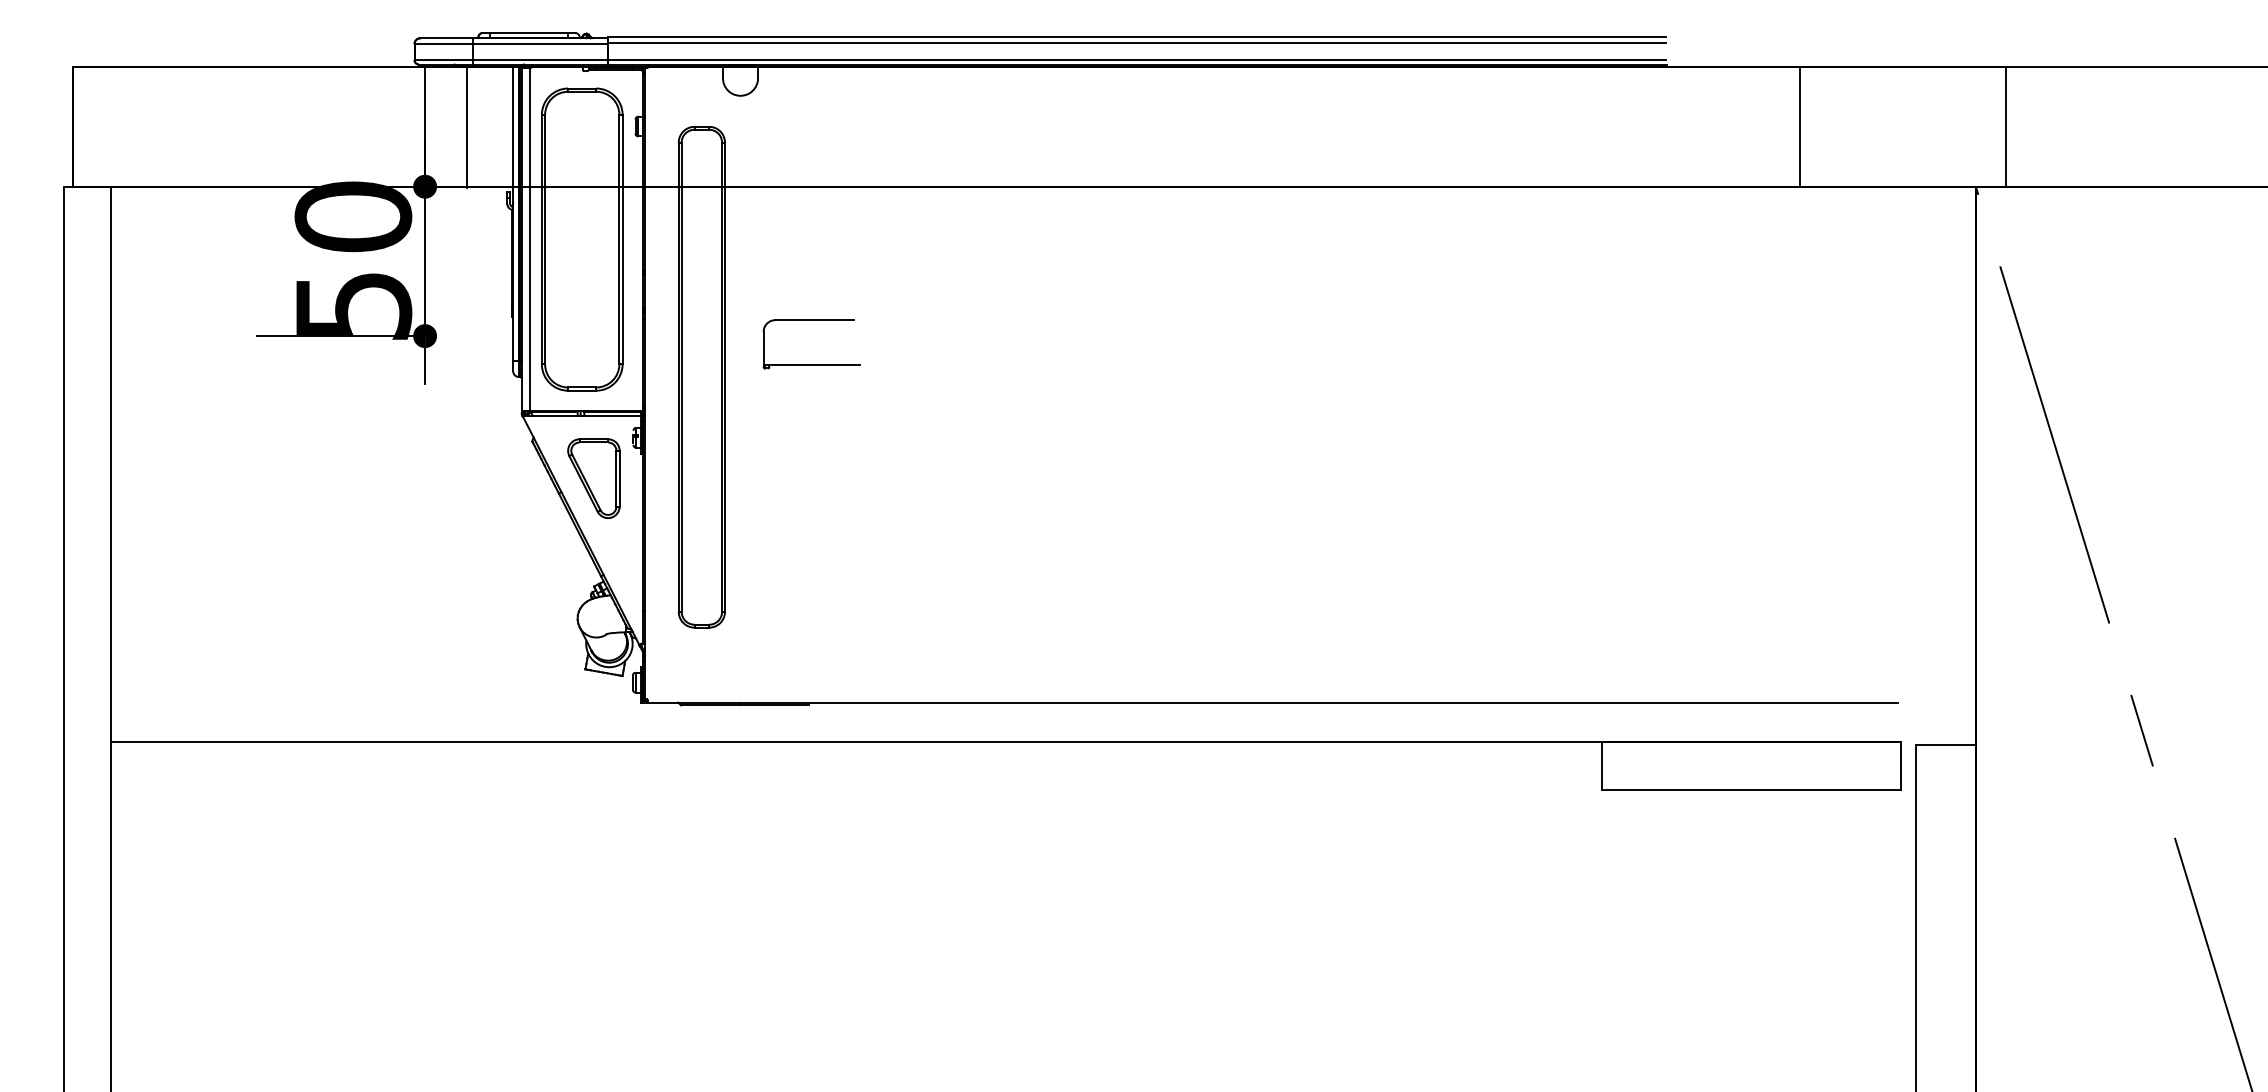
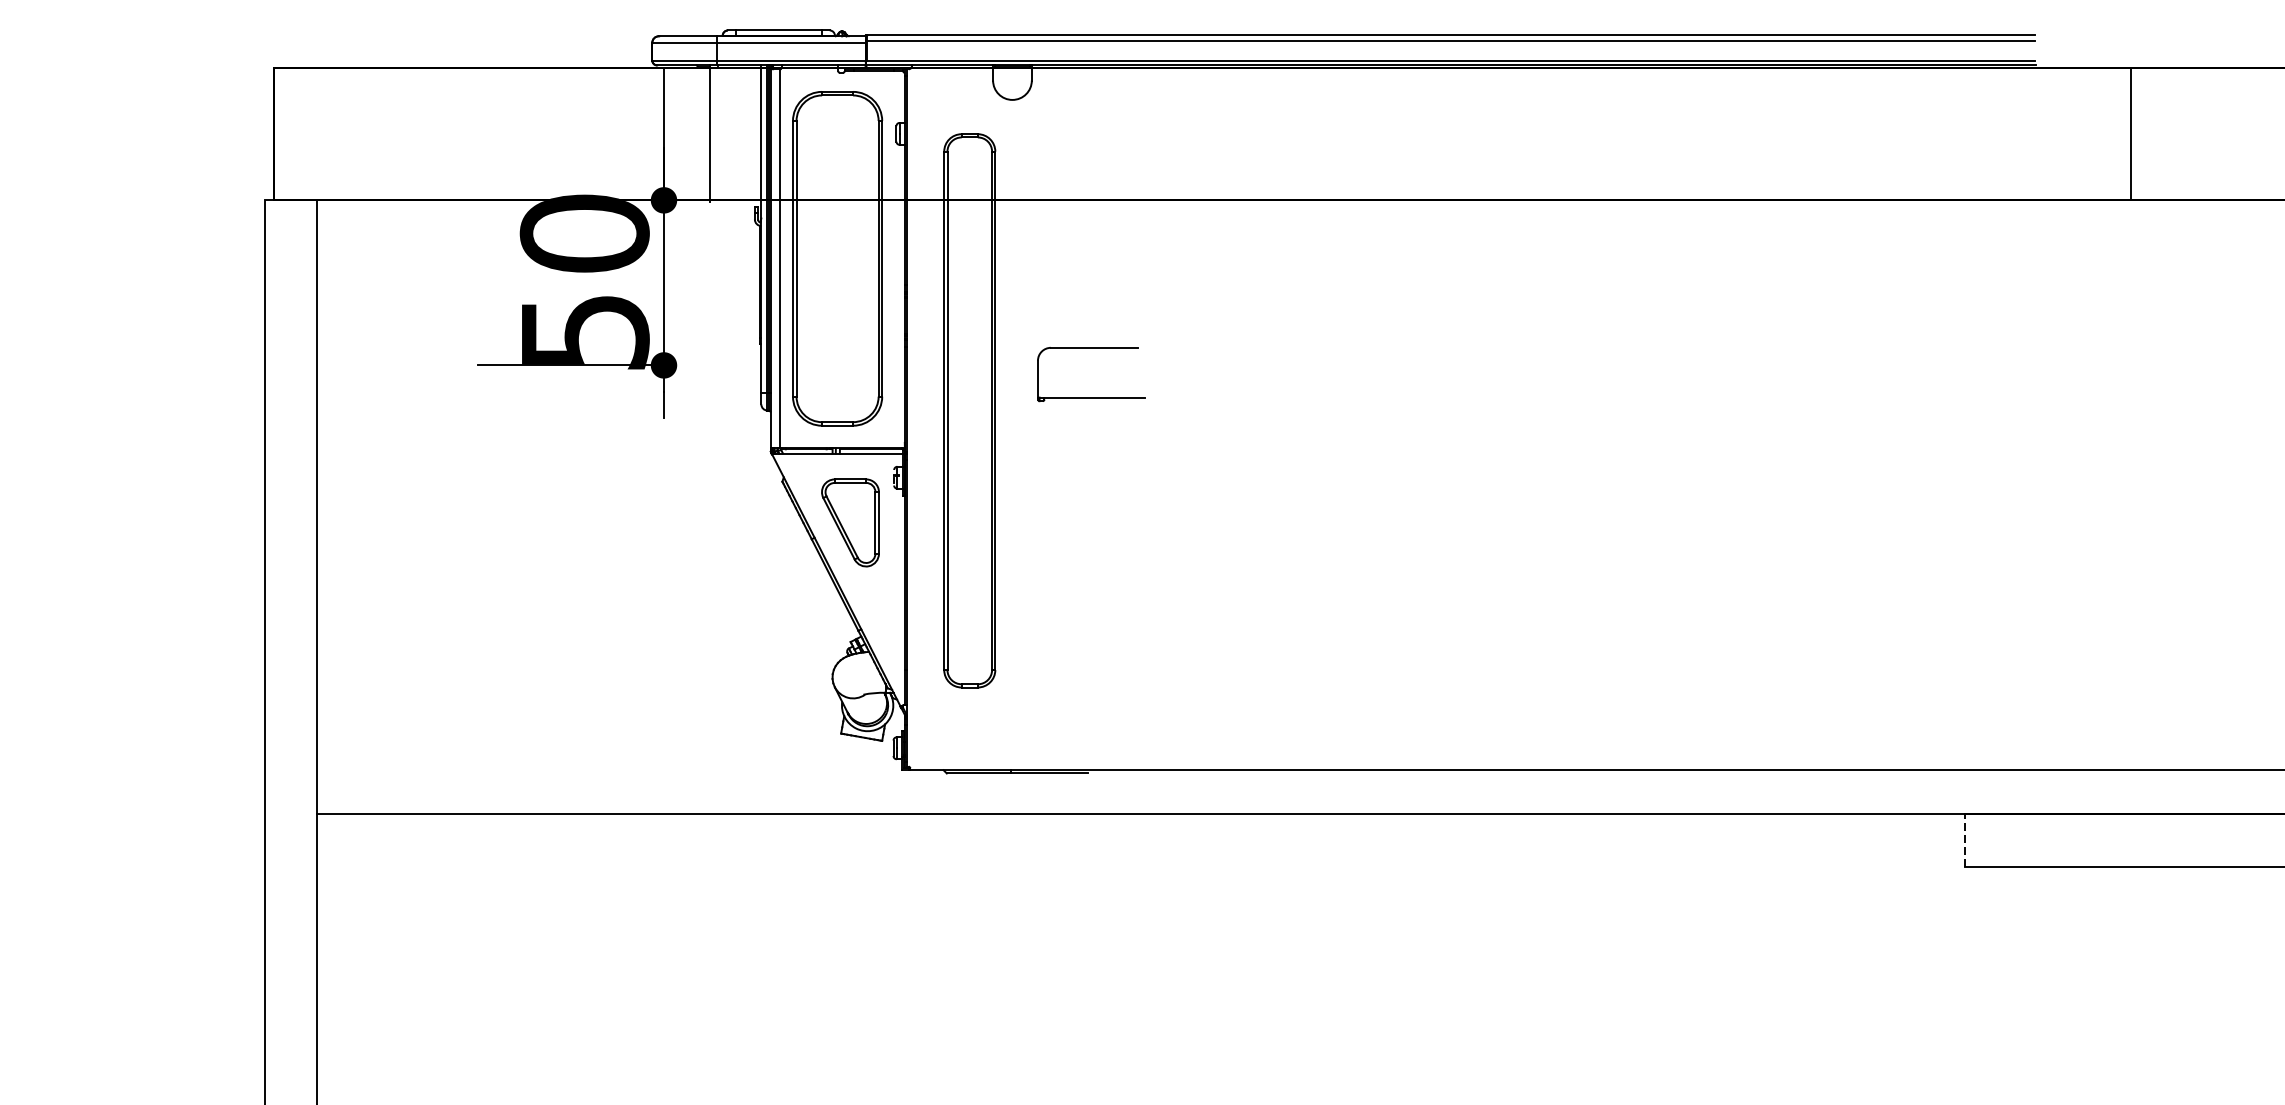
line: (1799, 126) -> (2130, 133), moved
line: (1602, 766) -> (1964, 840), solid -> dashed

